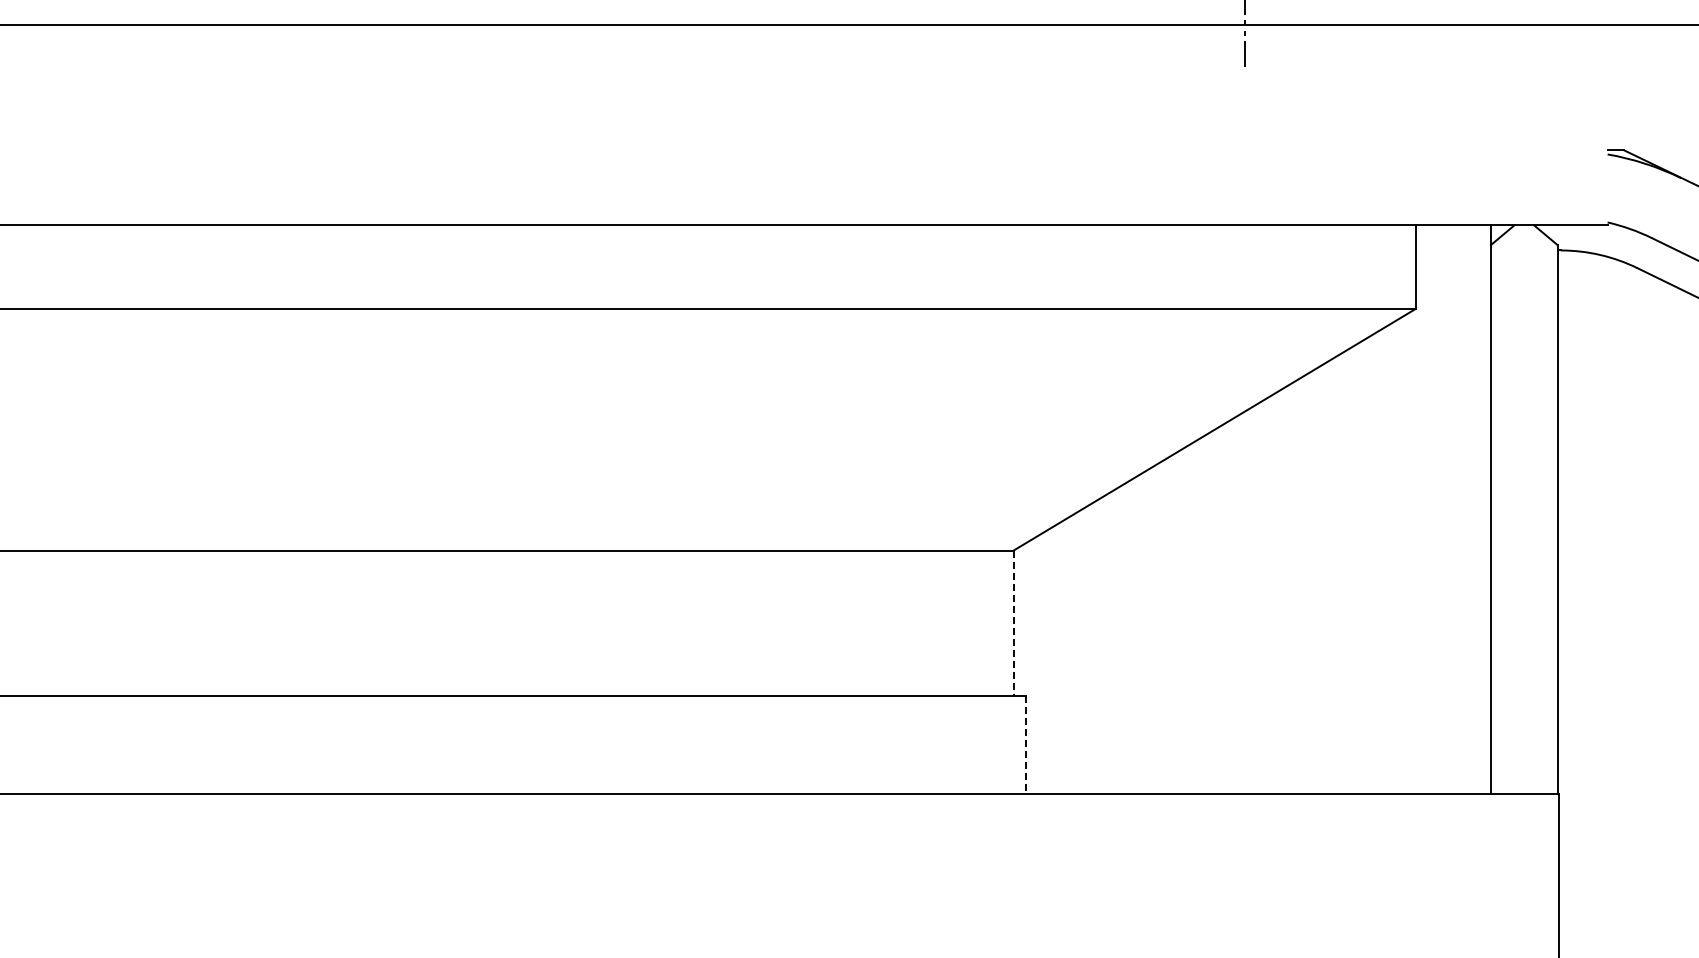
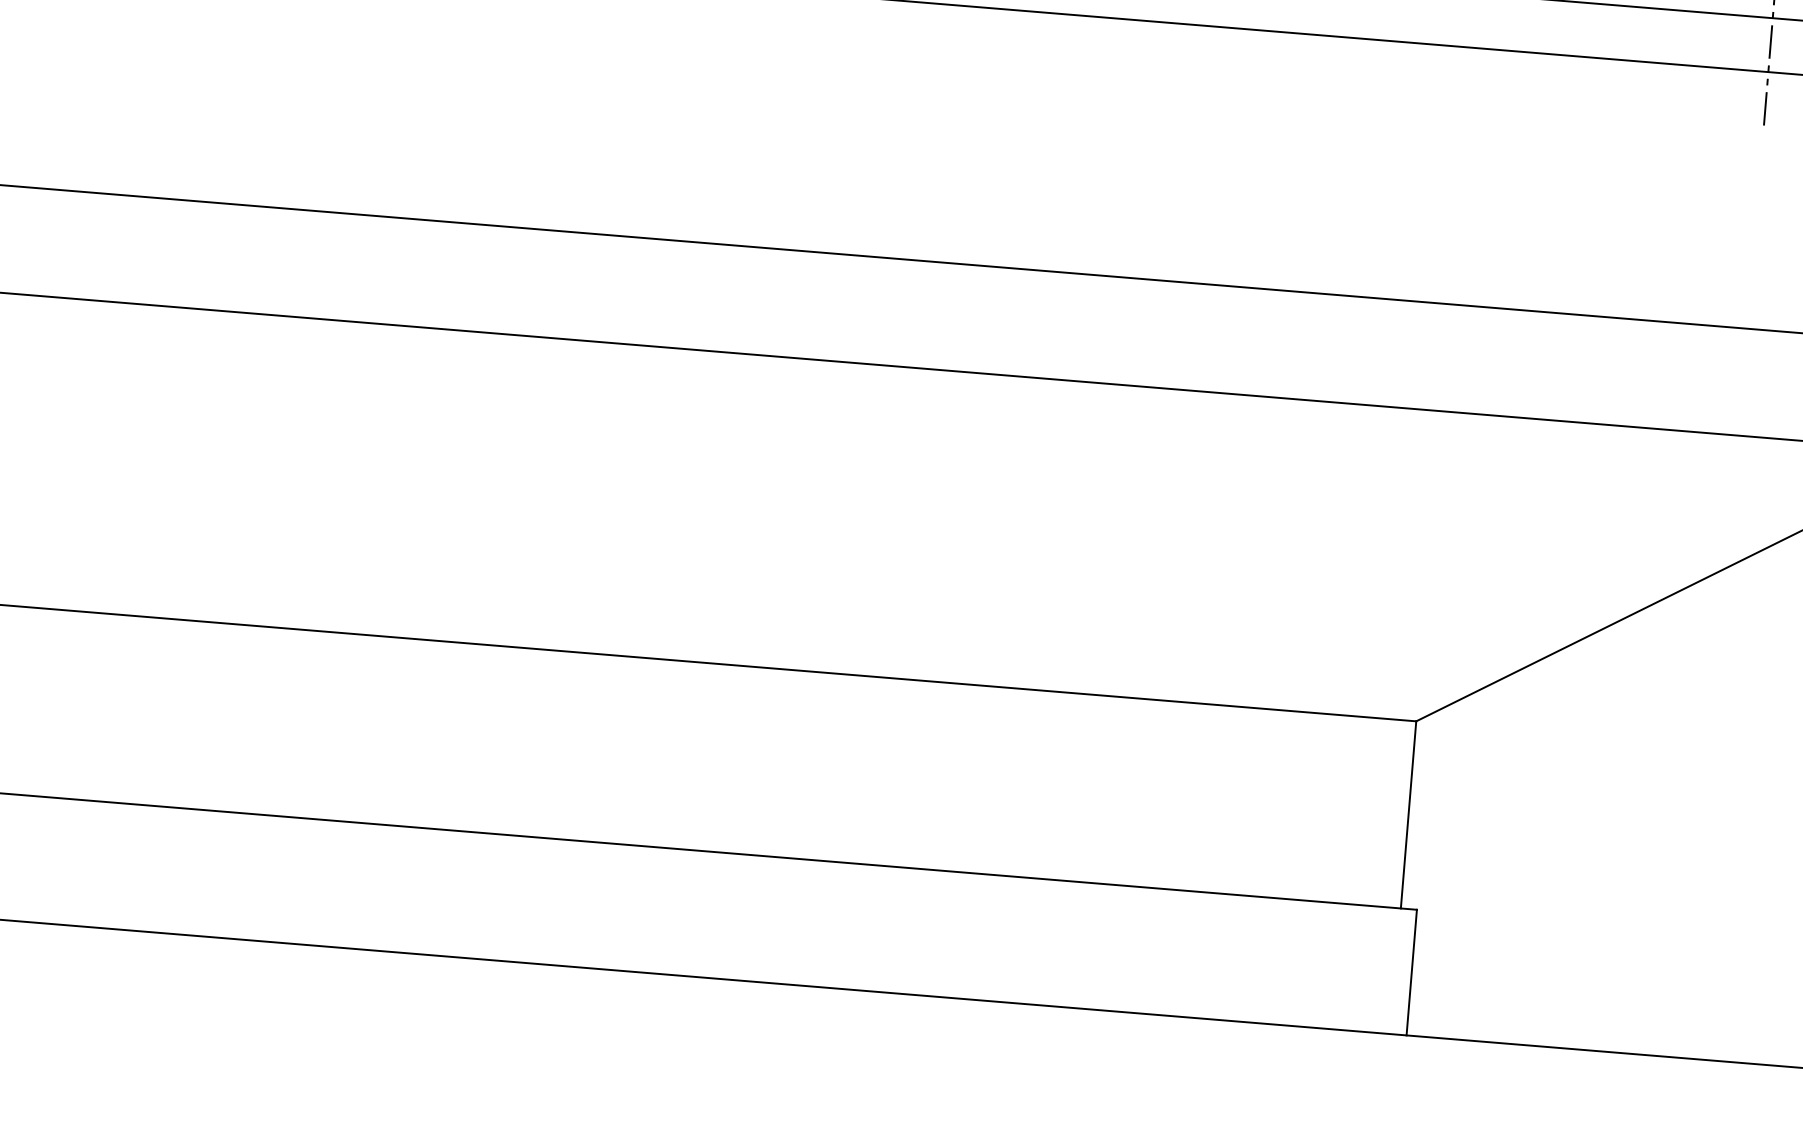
line: (1013, 623) -> (1408, 814), dashed -> solid
line: (1026, 745) -> (1412, 972), dashed -> solid

